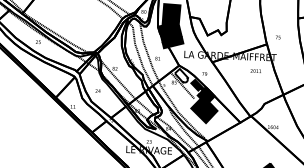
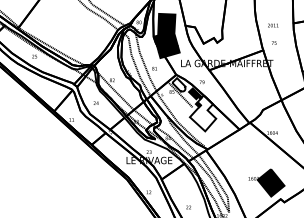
text: (256, 71) -> (273, 25), moved
fill: (203, 105) -> (202, 113), removed

